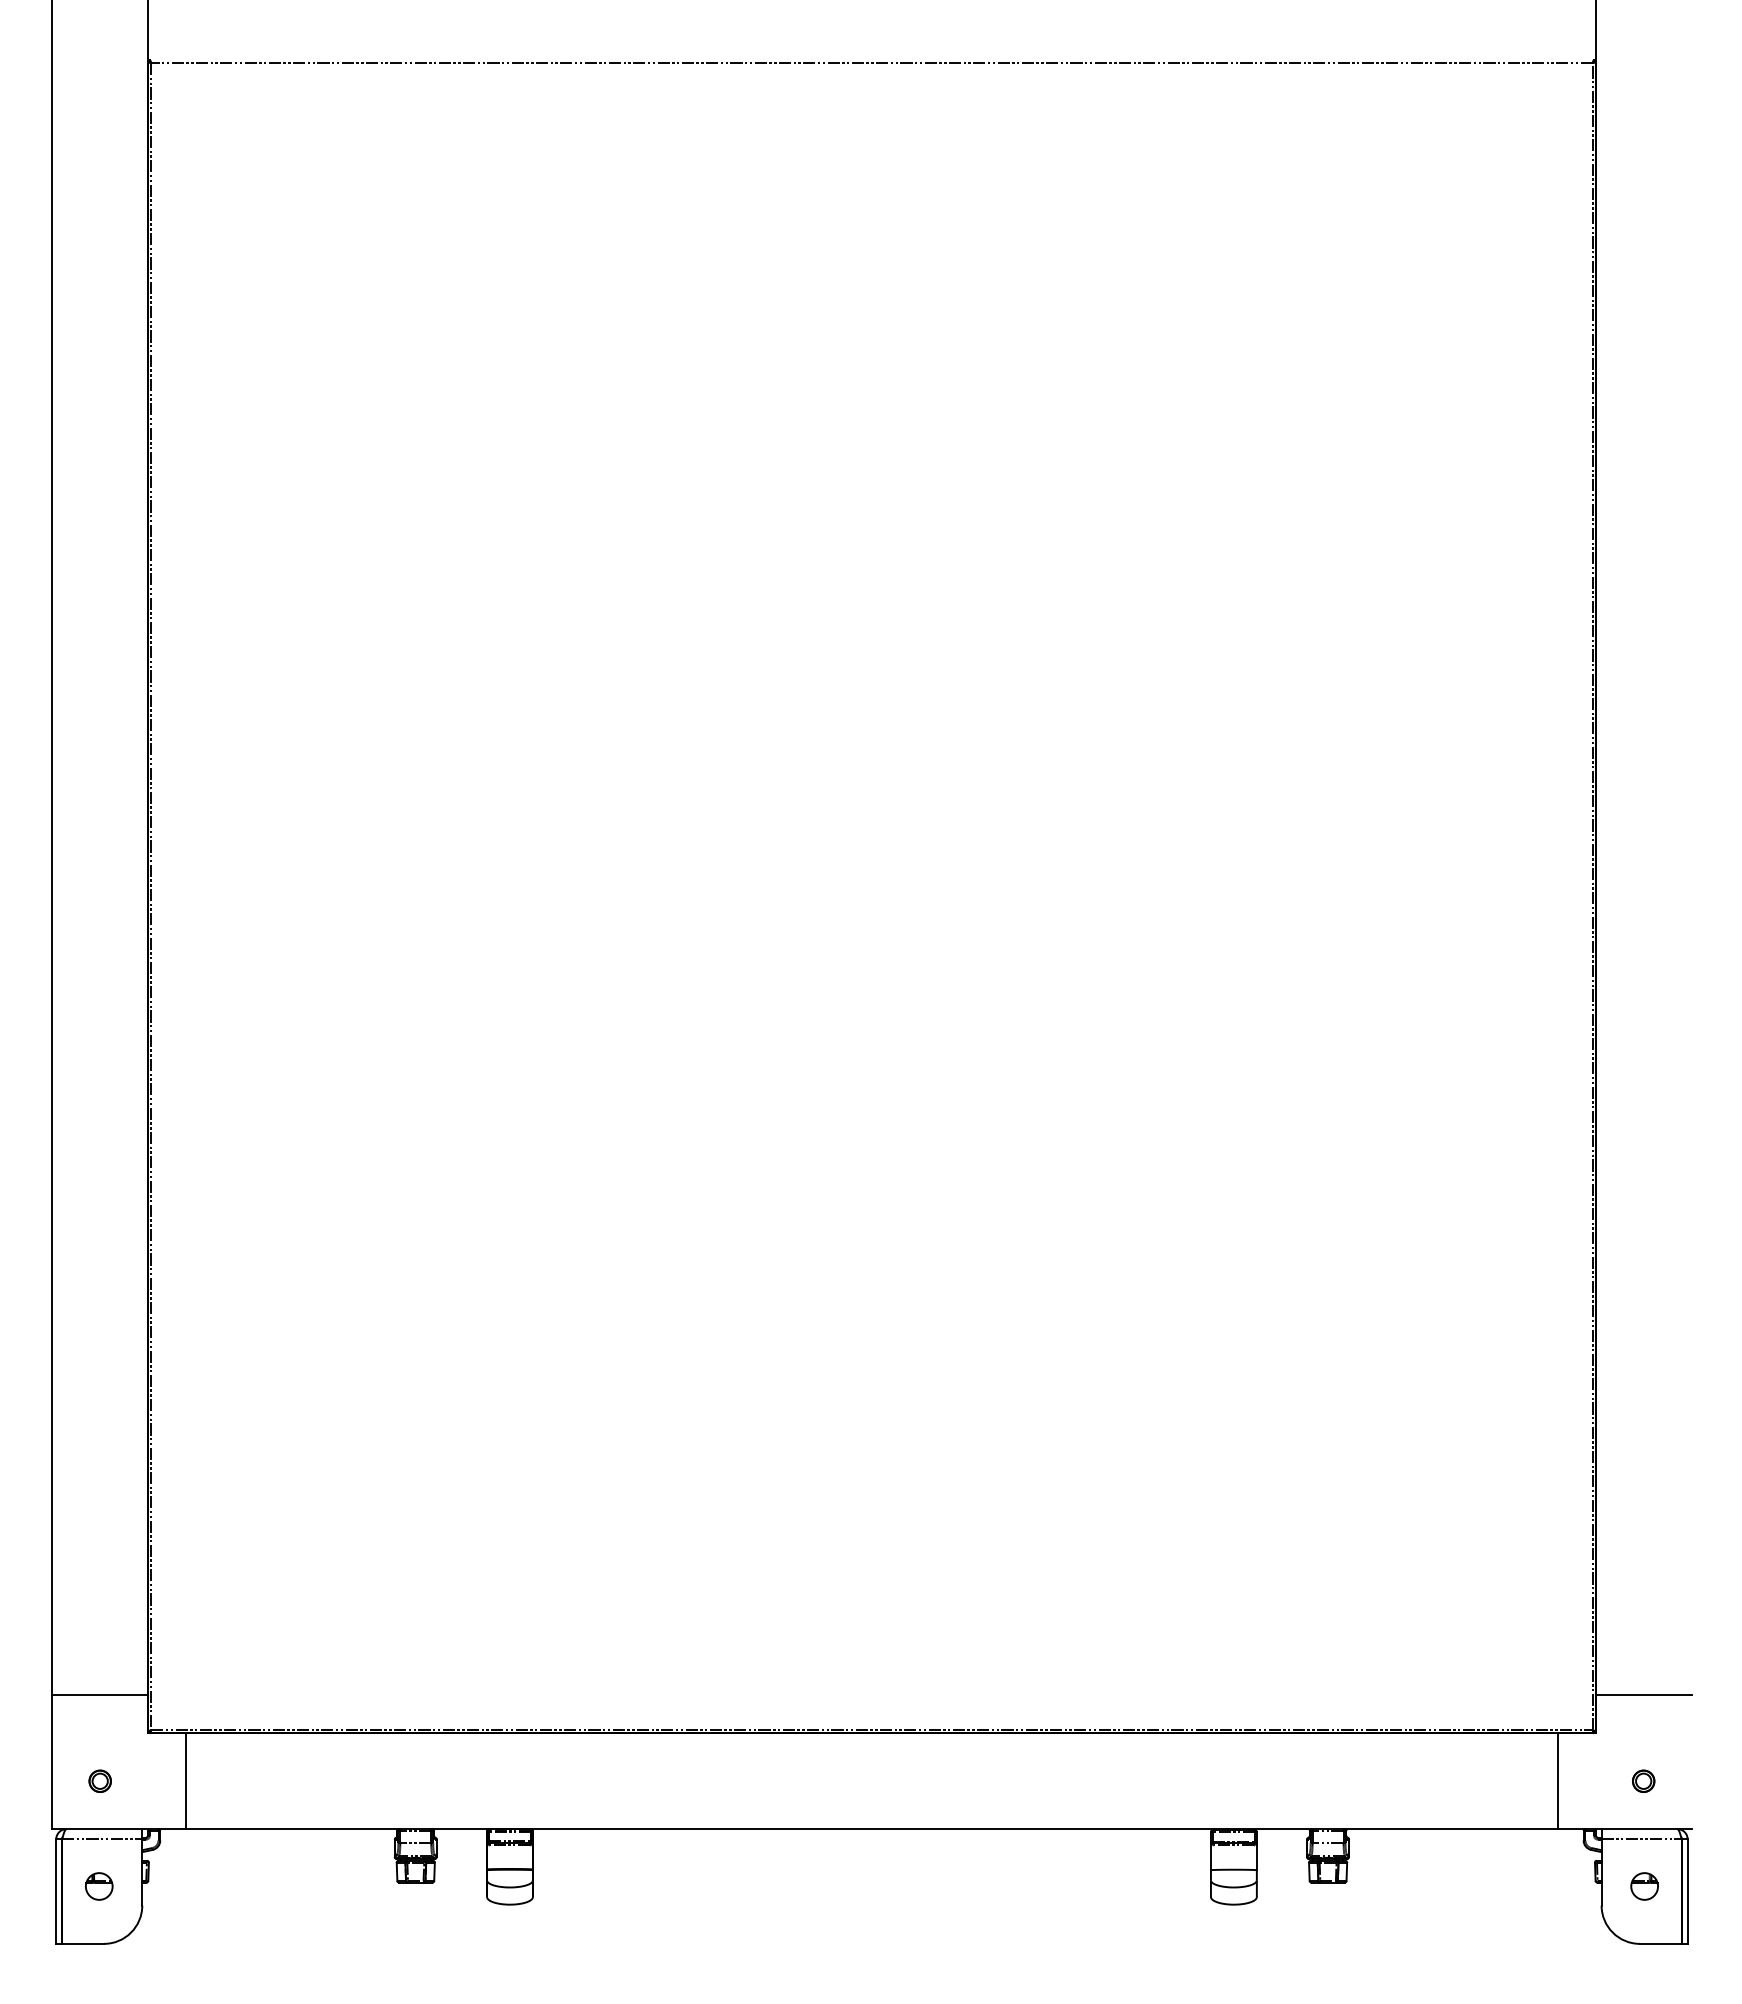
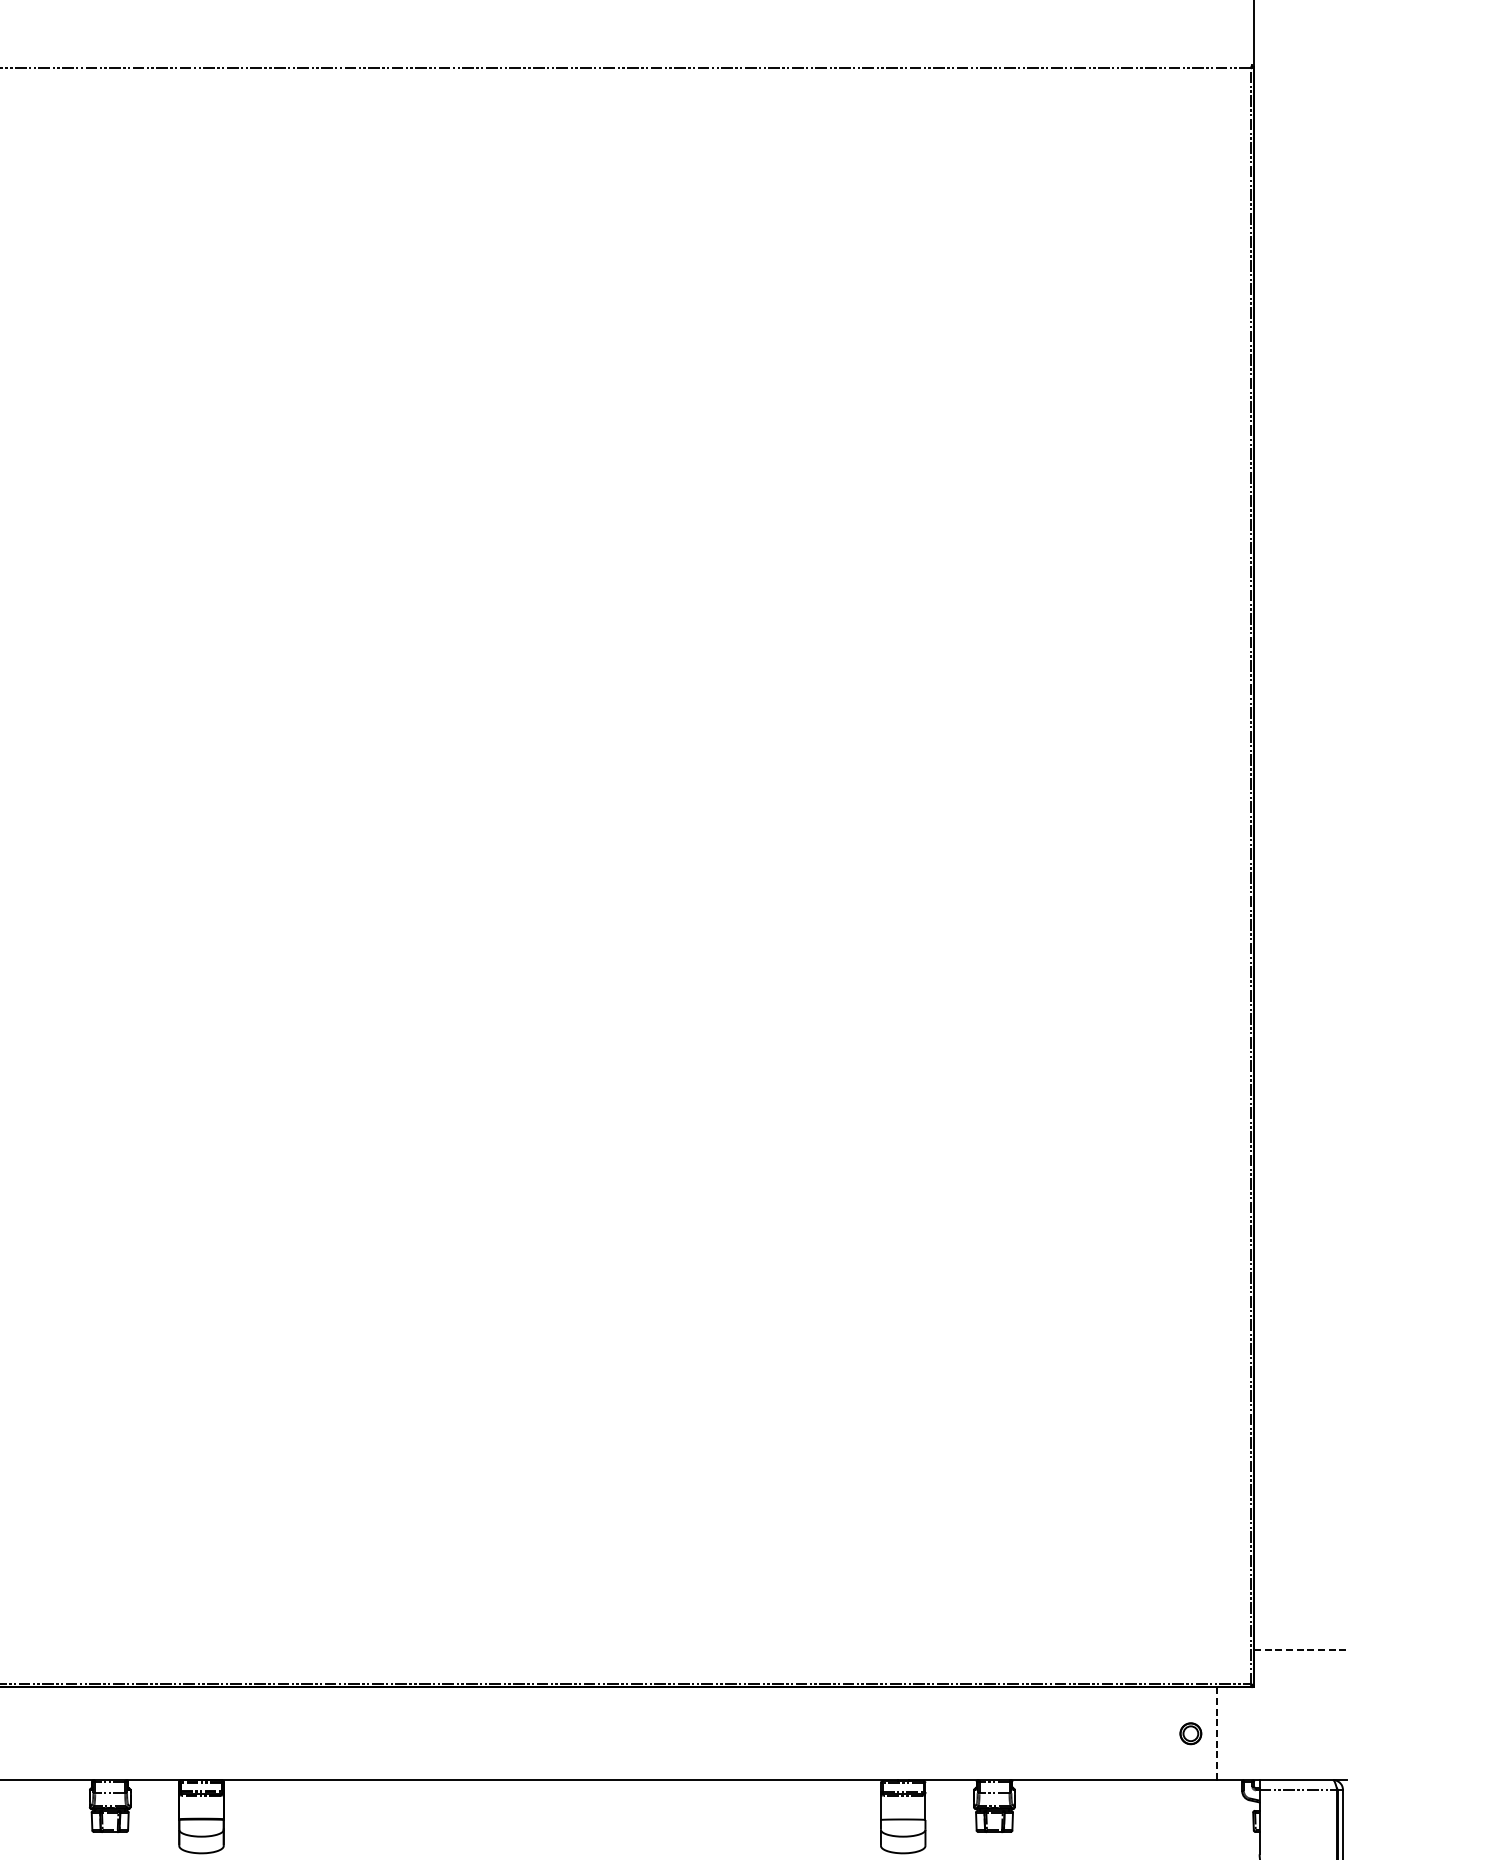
line: (1643, 1695) -> (1300, 1650), solid -> dashed
part: (1643, 1780) -> (1190, 1732), moved
line: (1557, 1781) -> (1216, 1733), solid -> dashed
part: (1644, 1886) -> (1301, 1835), removed

